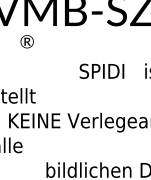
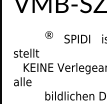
text: (25, 40) -> (48, 34), moved

